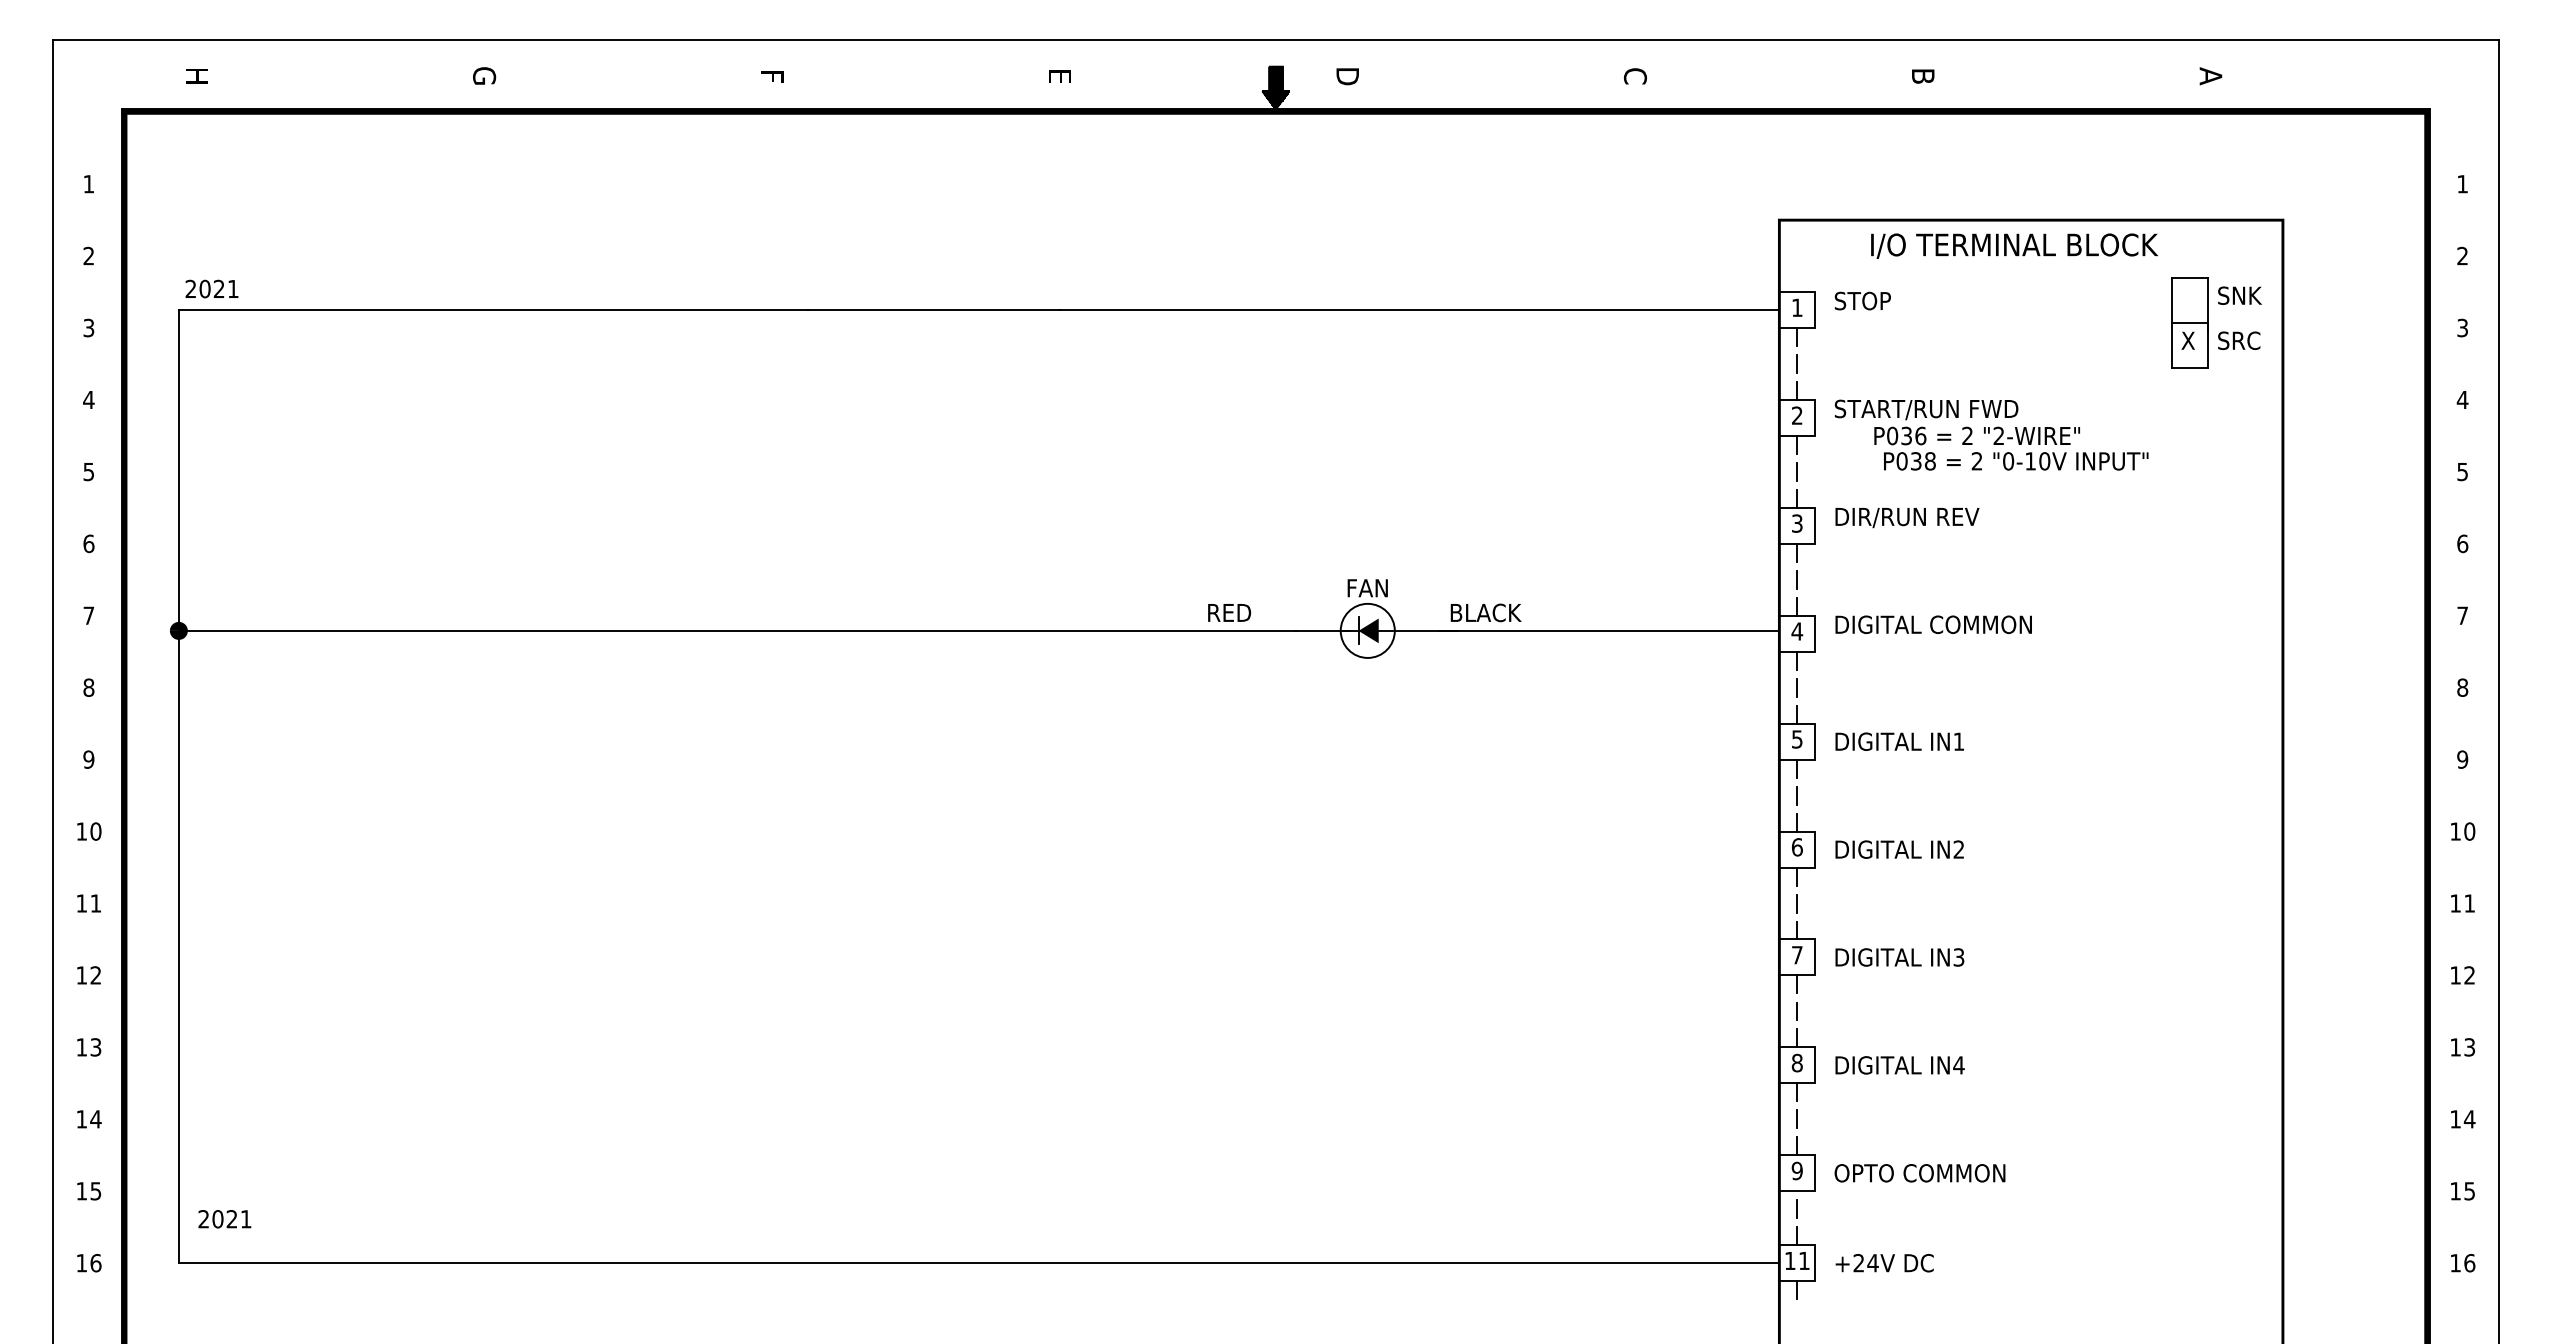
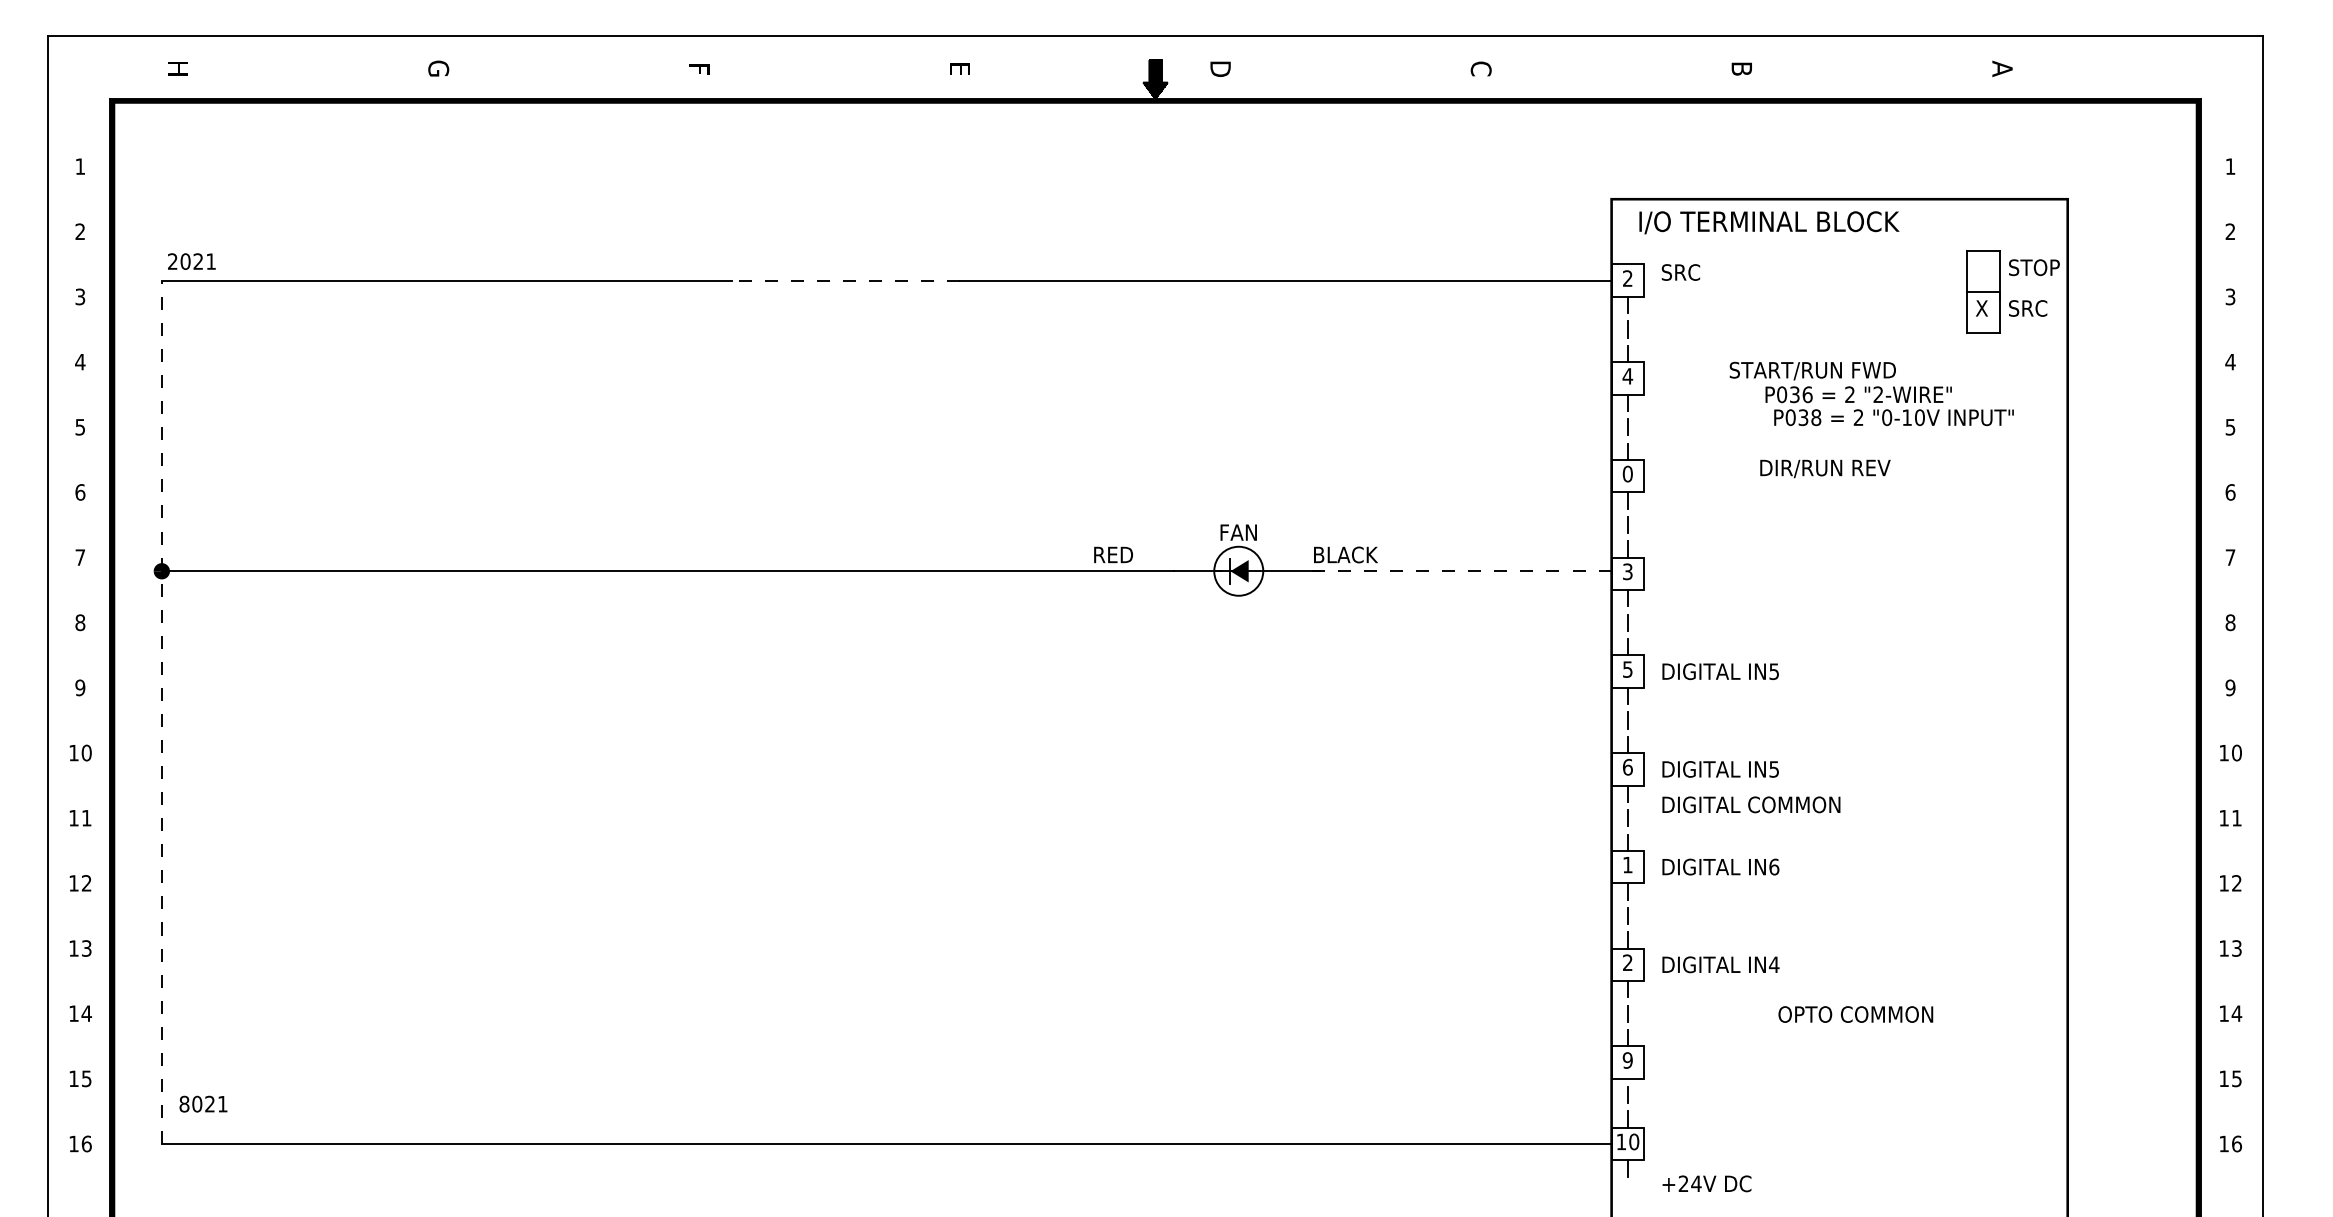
text: (2014, 245) -> (1769, 222), moved
text: (2252, 295) -> (2040, 267), SNK -> STOP
text: (1868, 300) -> (1692, 271), STOP -> SRC
text: (1797, 307) -> (1628, 278), 1 -> 2
line: (934, 310) -> (846, 281), solid -> dashed
text: (1797, 415) -> (1628, 376), 2 -> 4
text: (1991, 434) -> (1871, 393), moved
text: (1907, 518) -> (1825, 469), moved
text: (1796, 523) -> (1627, 473), 3 -> 0
text: (1933, 624) -> (1751, 804), moved
line: (1609, 630) -> (1457, 570), solid -> dashed
text: (1797, 631) -> (1628, 571), 4 -> 3
text: (1958, 741) -> (1773, 671), IN1 -> IN5
line: (178, 786) -> (161, 712), solid -> dashed
text: (1958, 849) -> (1773, 769), IN2 -> IN5
text: (1797, 955) -> (1628, 865), 7 -> 1
text: (1958, 957) -> (1773, 867), IN3 -> IN6
text: (1796, 1063) -> (1627, 963), 8 -> 2
text: (1919, 1173) -> (1855, 1014), moved
text: (203, 1219) -> (184, 1104), 2021 -> 8021
text: (1803, 1260) -> (1633, 1141), 11 -> 10
text: (1884, 1263) -> (1706, 1184), moved

